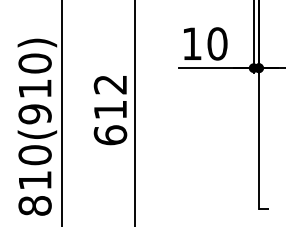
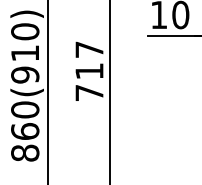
text: (110, 110) -> (89, 71), 612 -> 717
text: (34, 180) -> (24, 131), 810(910) -> 860(910)

